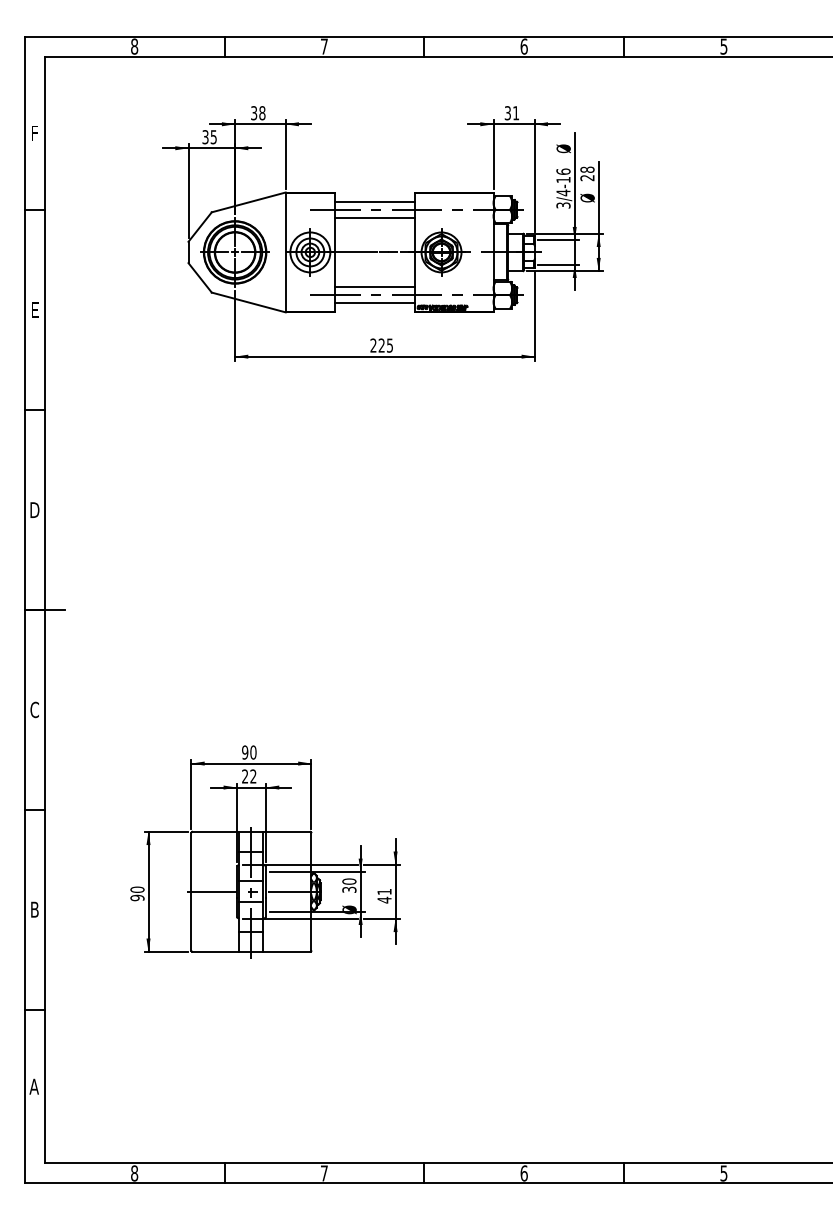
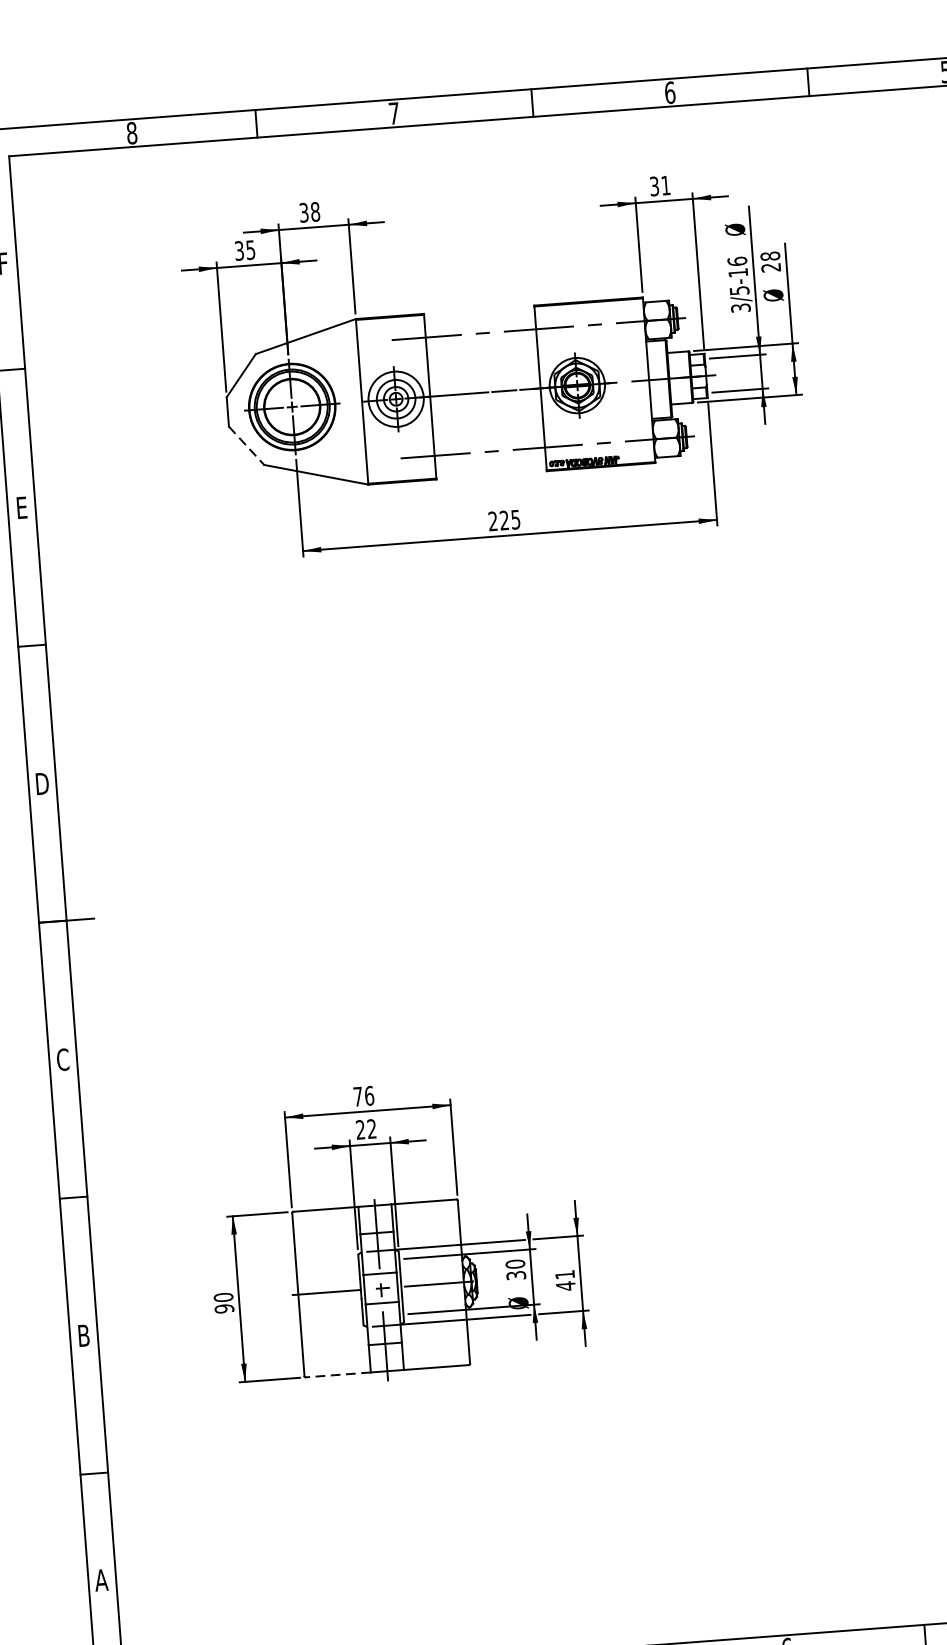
text: (563, 192) -> (739, 290), 3/4-16 -> 3/5-16
line: (374, 201) -> (479, 322), removed
line: (374, 217) -> (481, 344), removed
line: (200, 277) -> (247, 445), solid -> dashed
line: (374, 287) -> (488, 441), removed
line: (374, 303) -> (490, 463), removed
text: (249, 752) -> (364, 1096), 90 -> 76
line: (215, 951) -> (337, 1374), solid -> dashed

